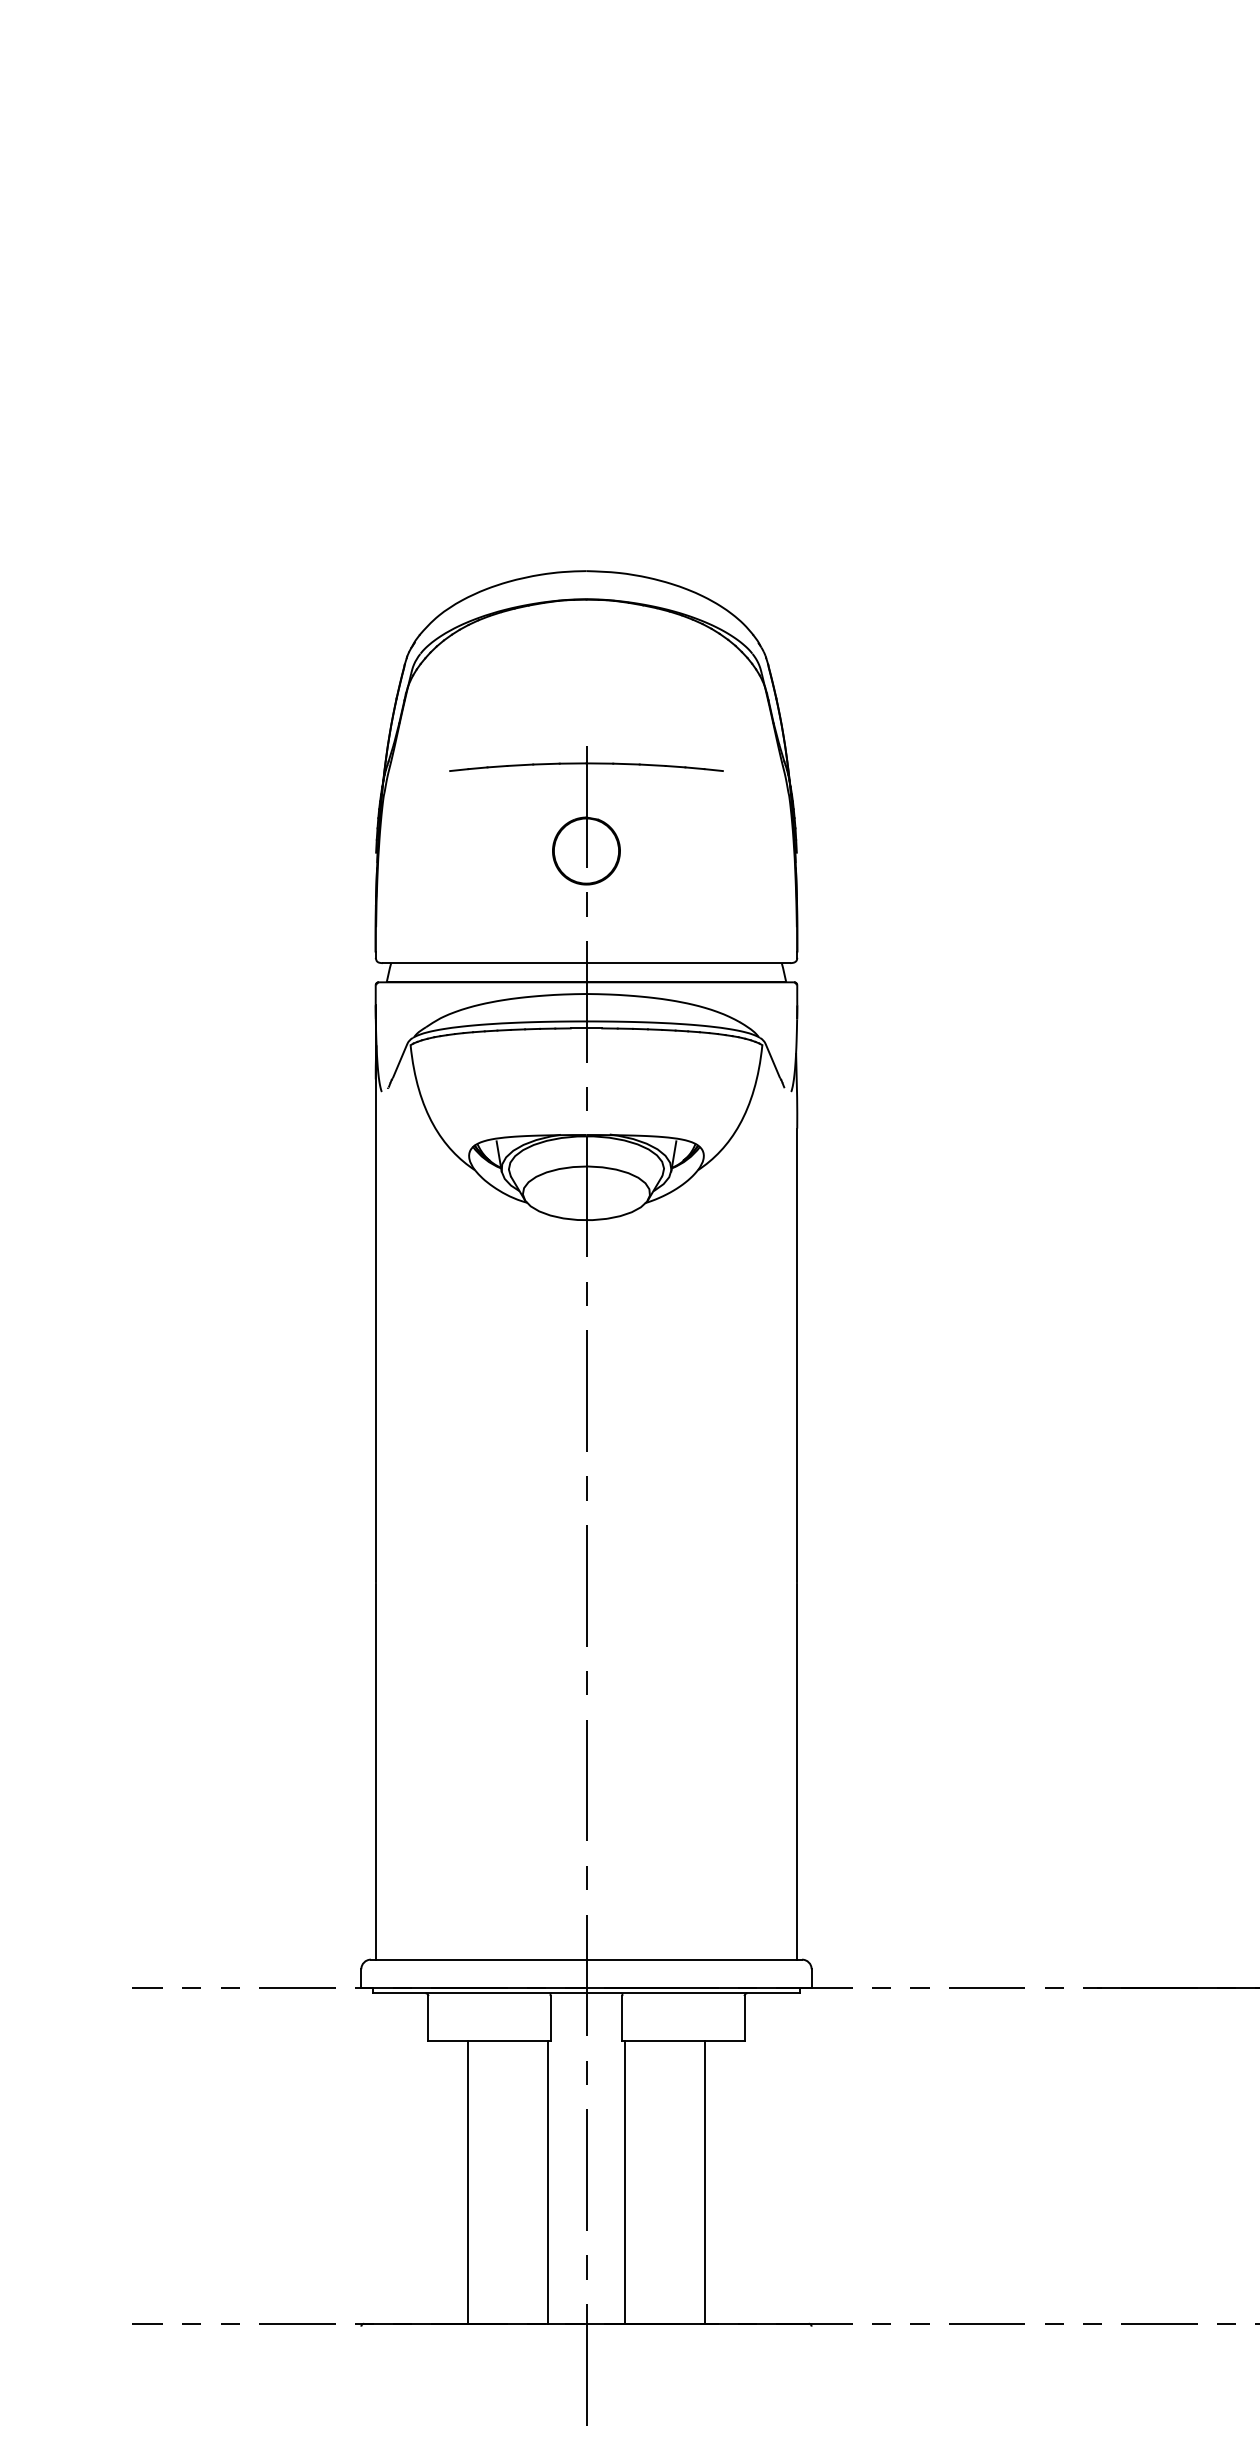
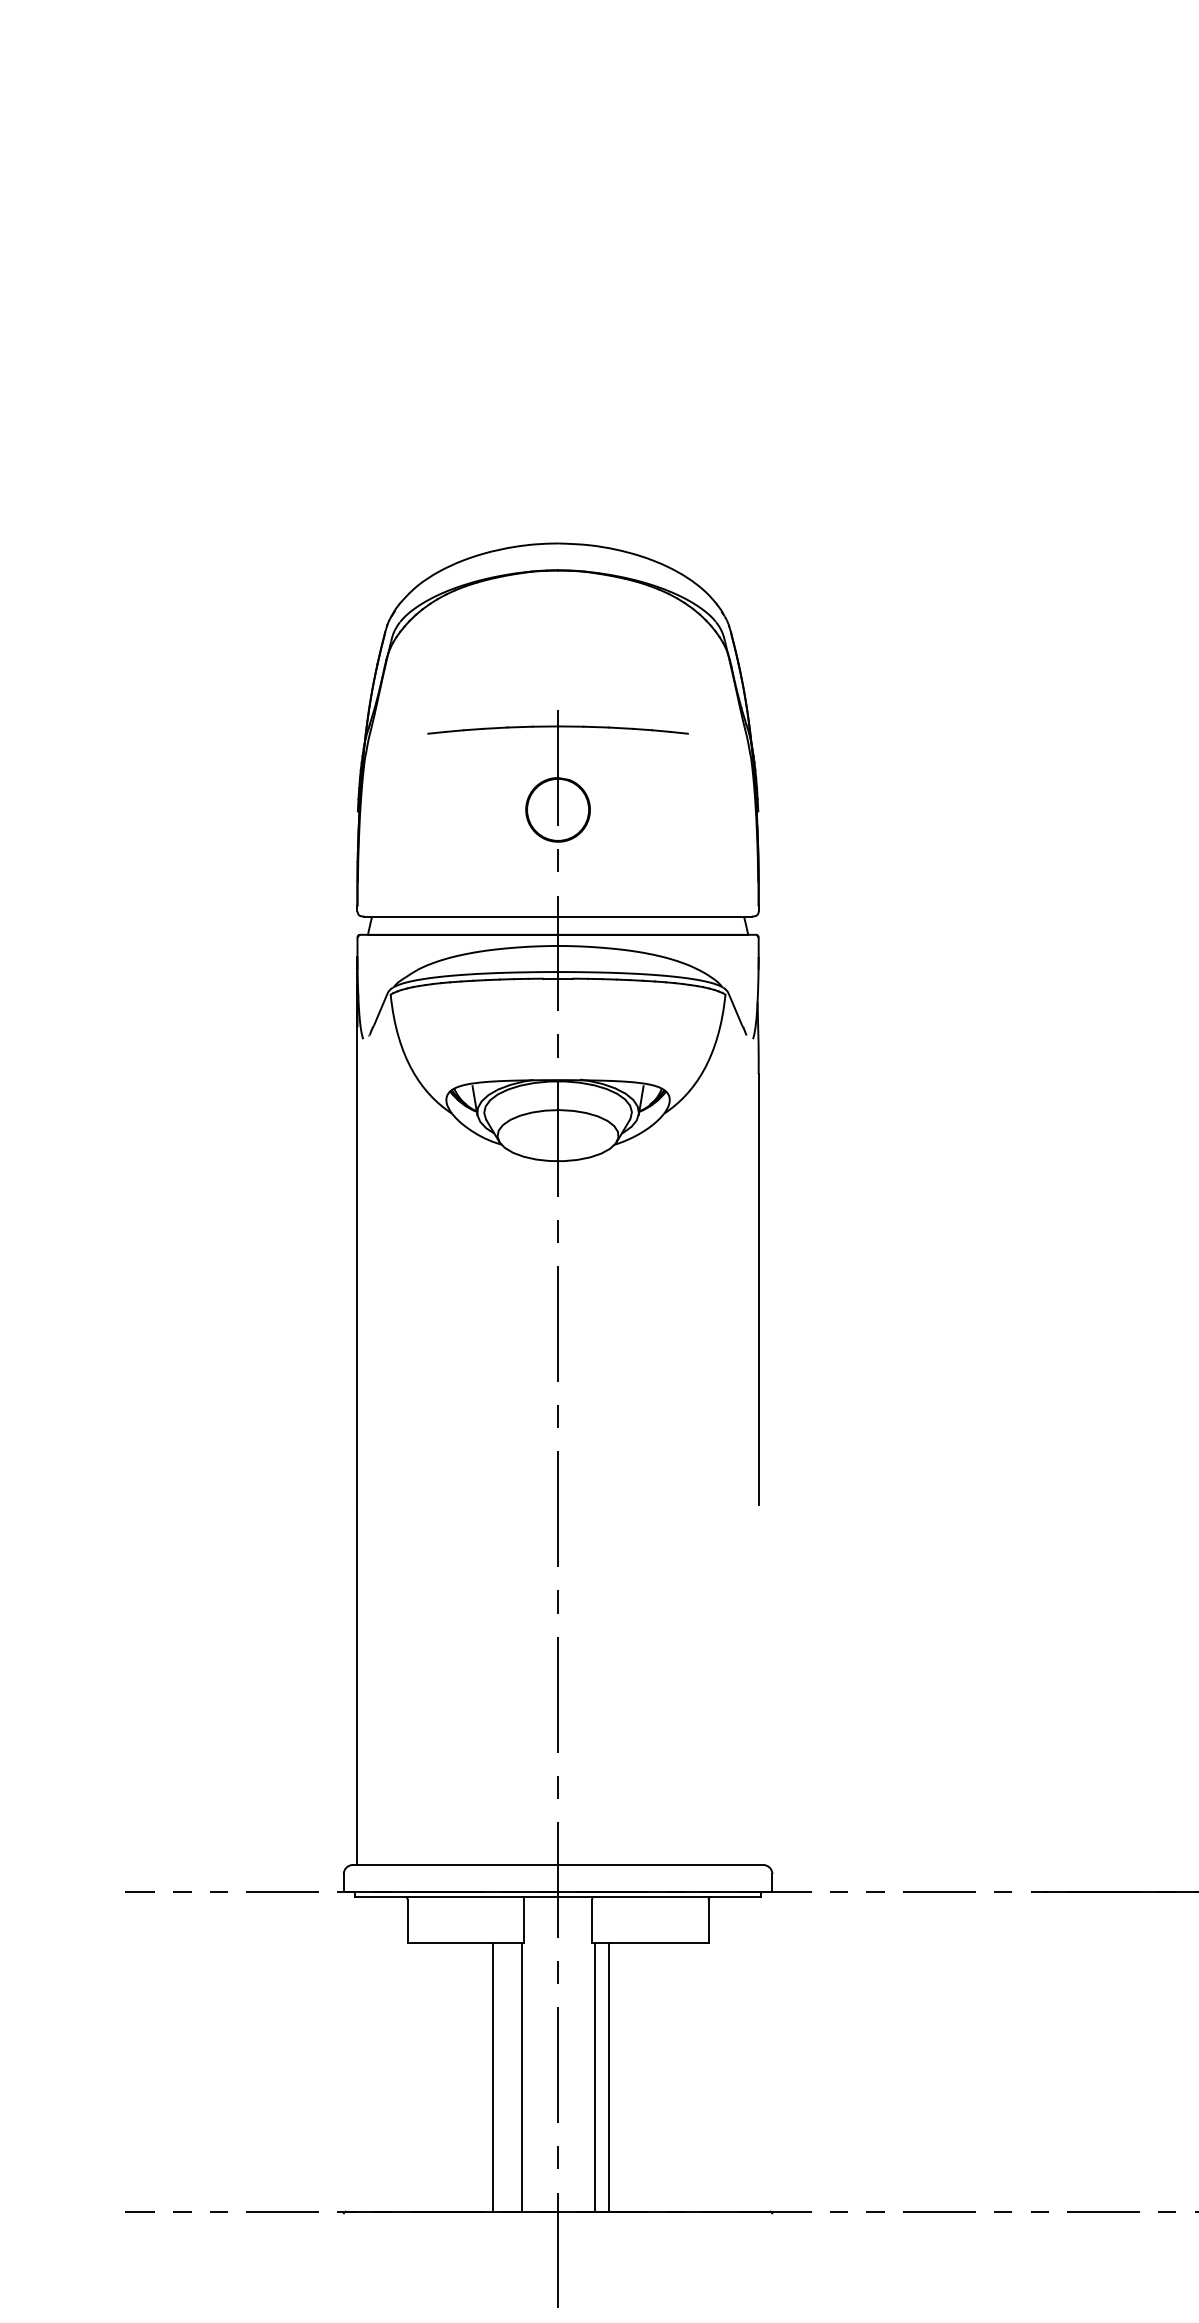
line: (797, 1771) -> (758, 1685), removed
line: (468, 2181) -> (493, 2076), moved
line: (705, 2181) -> (609, 2076), moved

